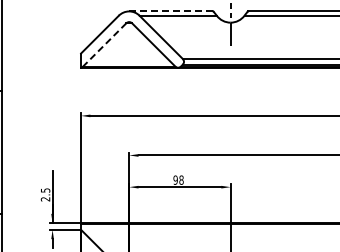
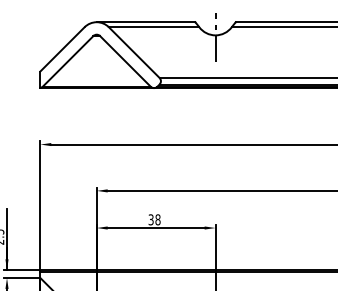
line: (170, 11) -> (145, 22), dashed -> solid
line: (104, 44) -> (67, 60), dashed -> solid
text: (175, 179) -> (150, 219), 98 -> 38

